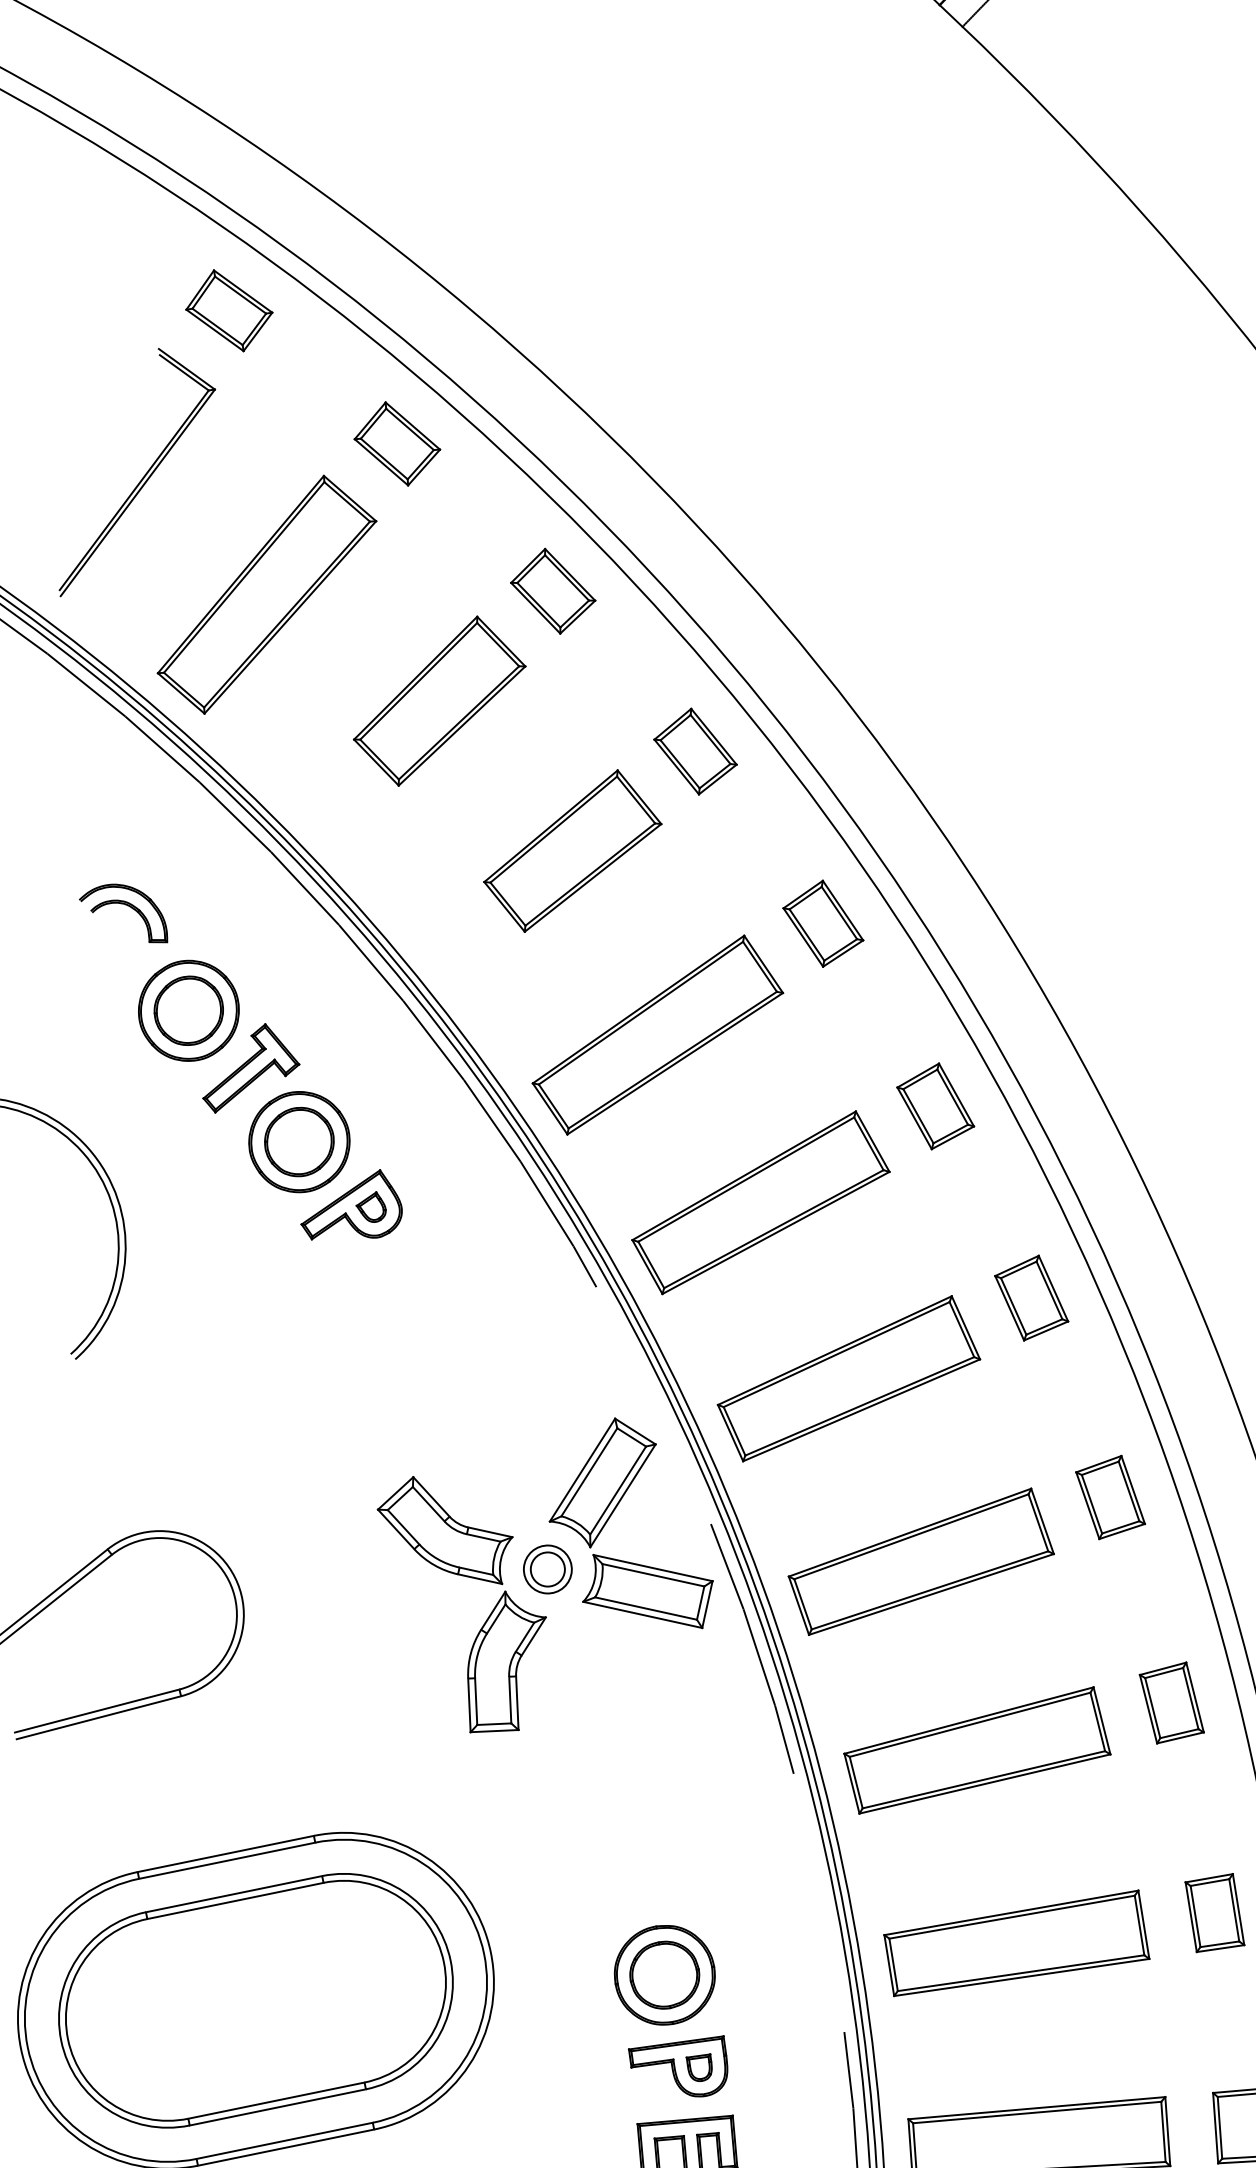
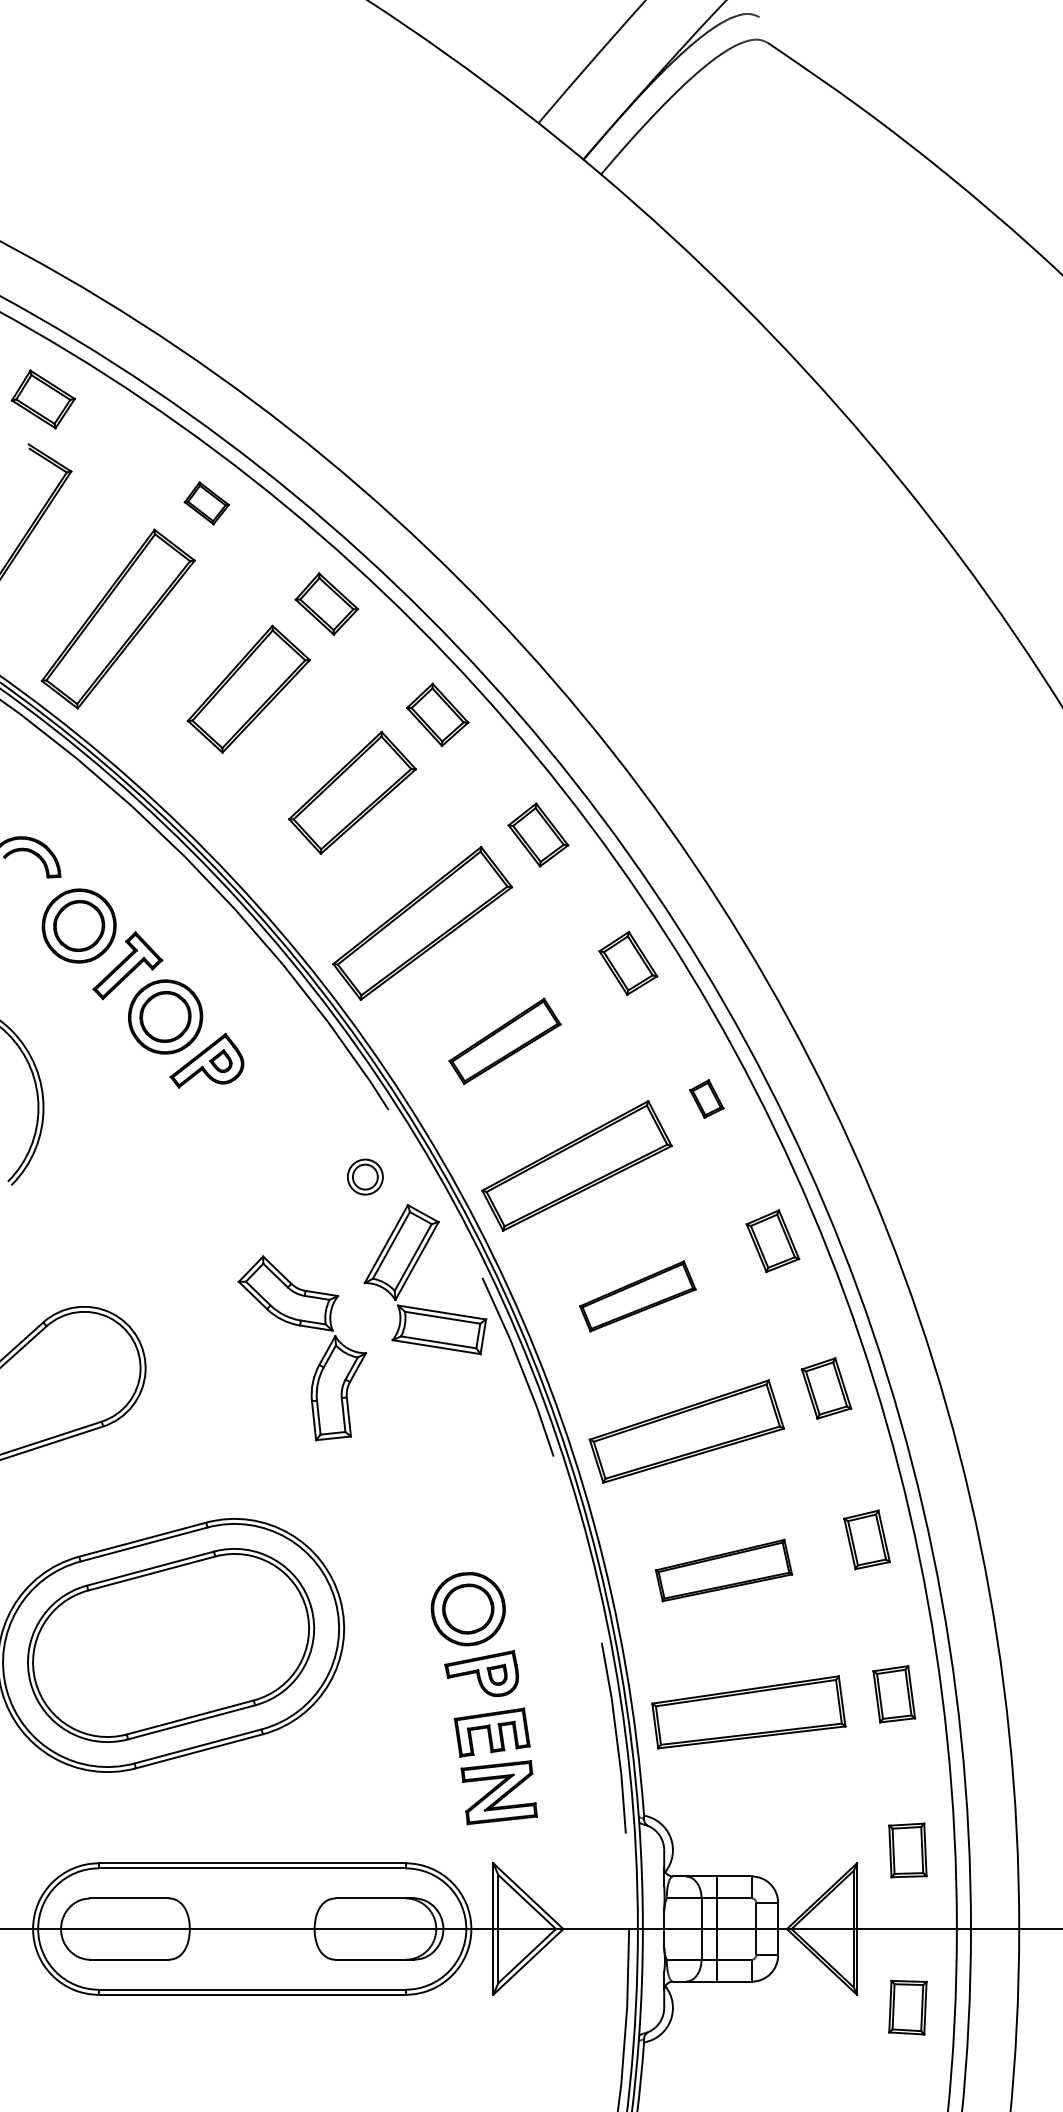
part: (228, 310) -> (42, 399), moved
part: (396, 444) -> (206, 503), size x0.7
part: (760, 1203) -> (504, 1041), size x0.6
part: (1031, 1297) -> (706, 1098), size x0.6
part: (921, 1562) -> (637, 1296), size x0.6
part: (548, 1568) -> (365, 1176), moved
part: (1016, 1943) -> (723, 1570), size x0.7

